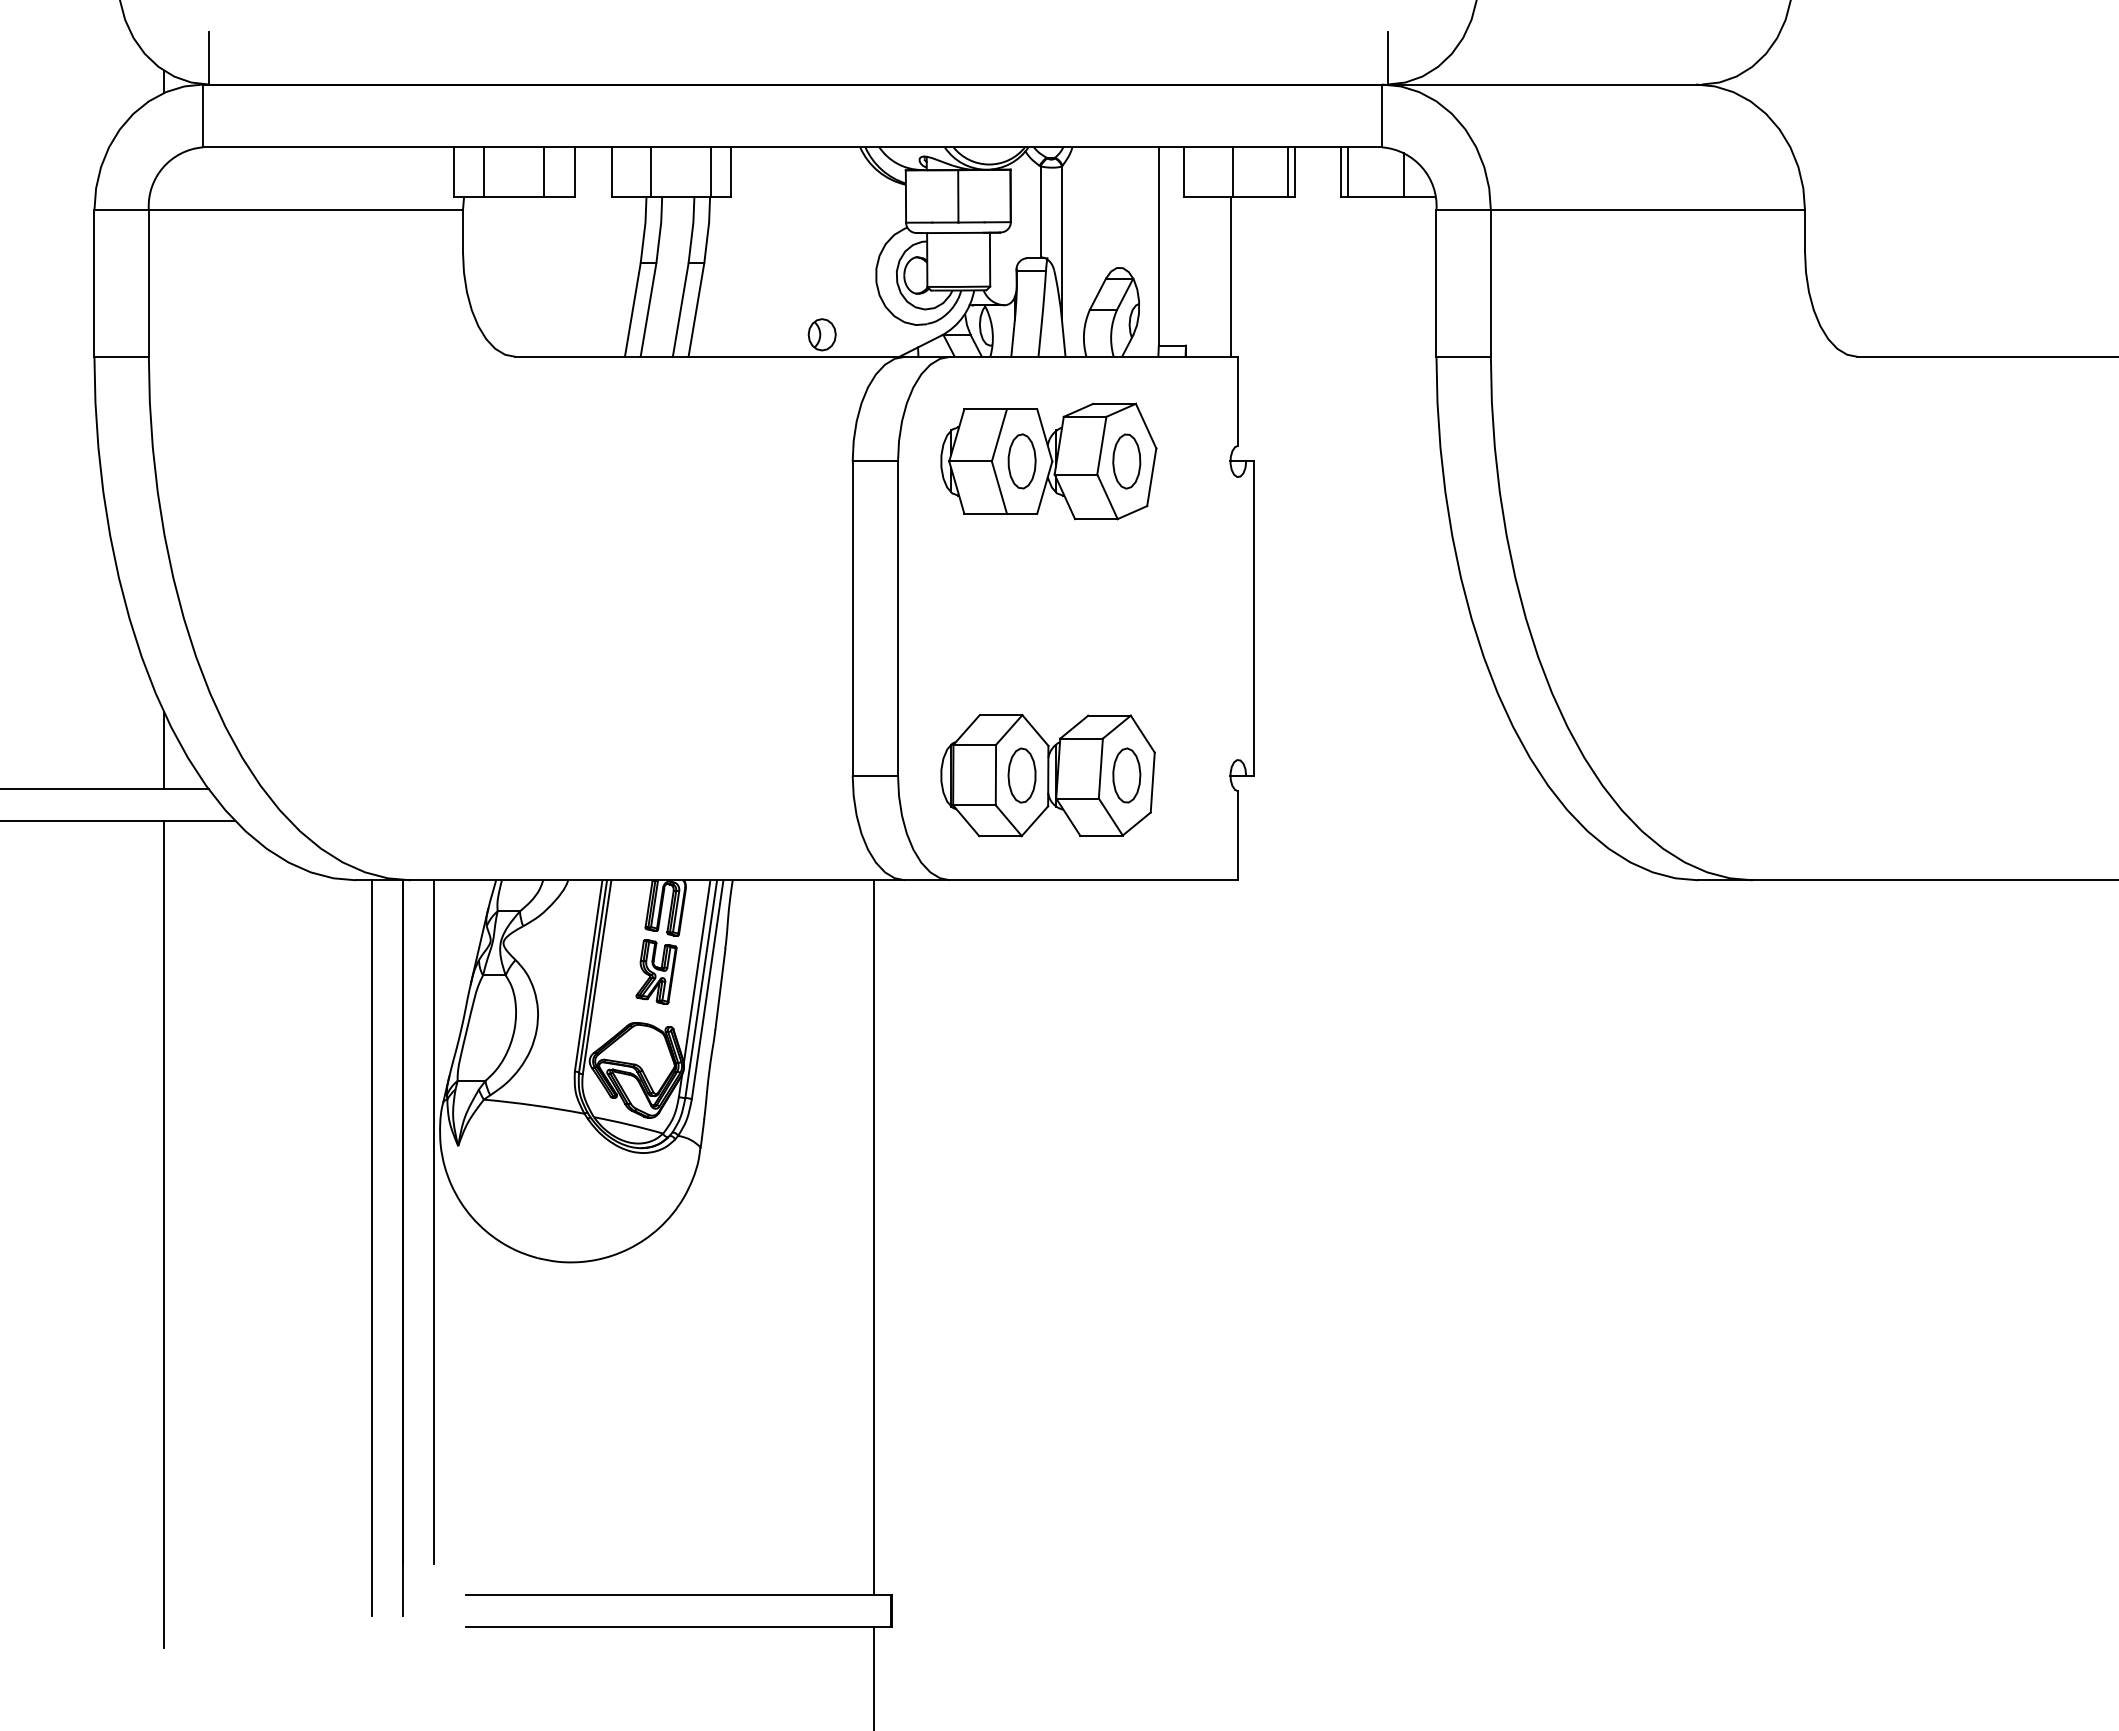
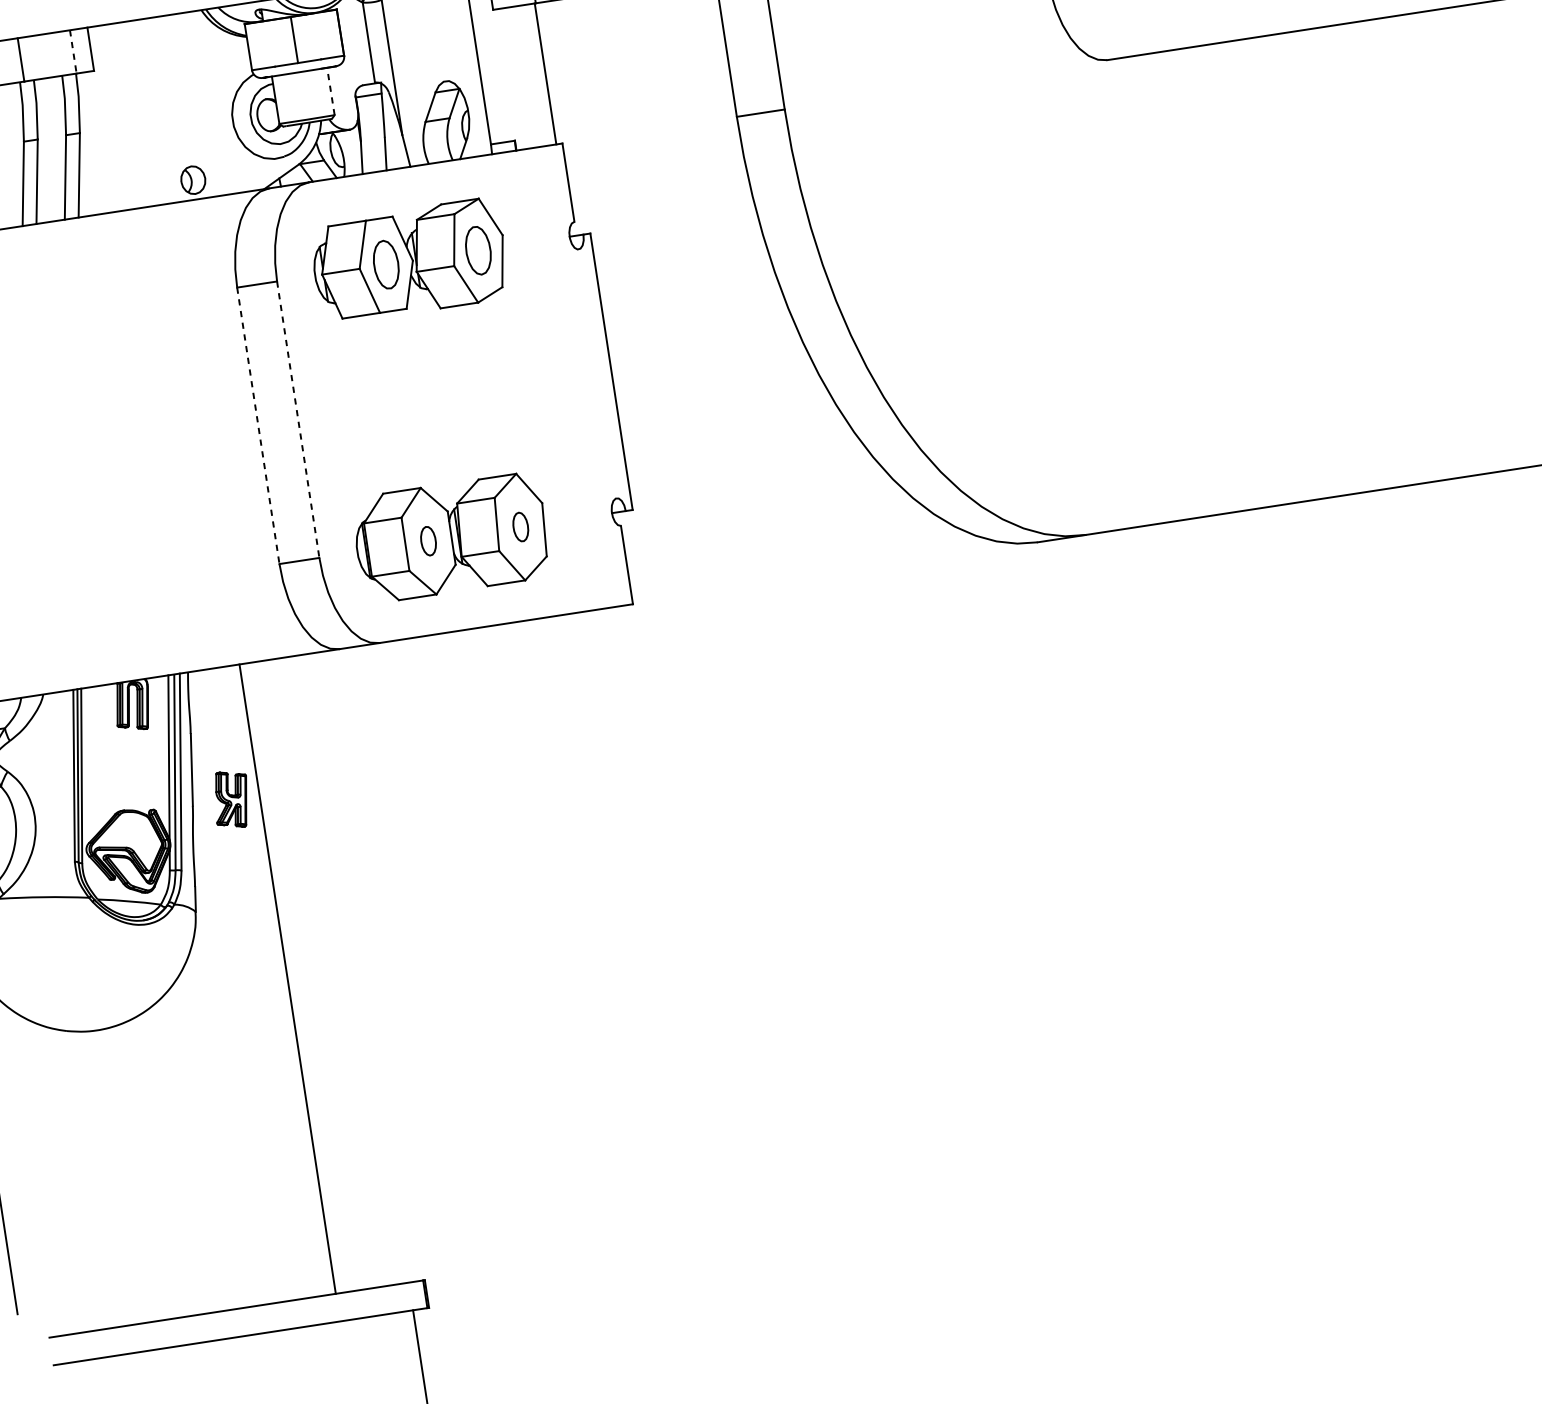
line: (710, 171) -> (73, 51), solid -> dashed
line: (990, 259) -> (331, 91), solid -> dashed
line: (852, 619) -> (258, 426), solid -> dashed
line: (898, 619) -> (298, 420), solid -> dashed
part: (1021, 775) -> (428, 541), size x0.6
part: (1126, 775) -> (520, 527), size x0.6
part: (656, 971) -> (231, 799), moved
line: (874, 1237) -> (287, 978), moved

